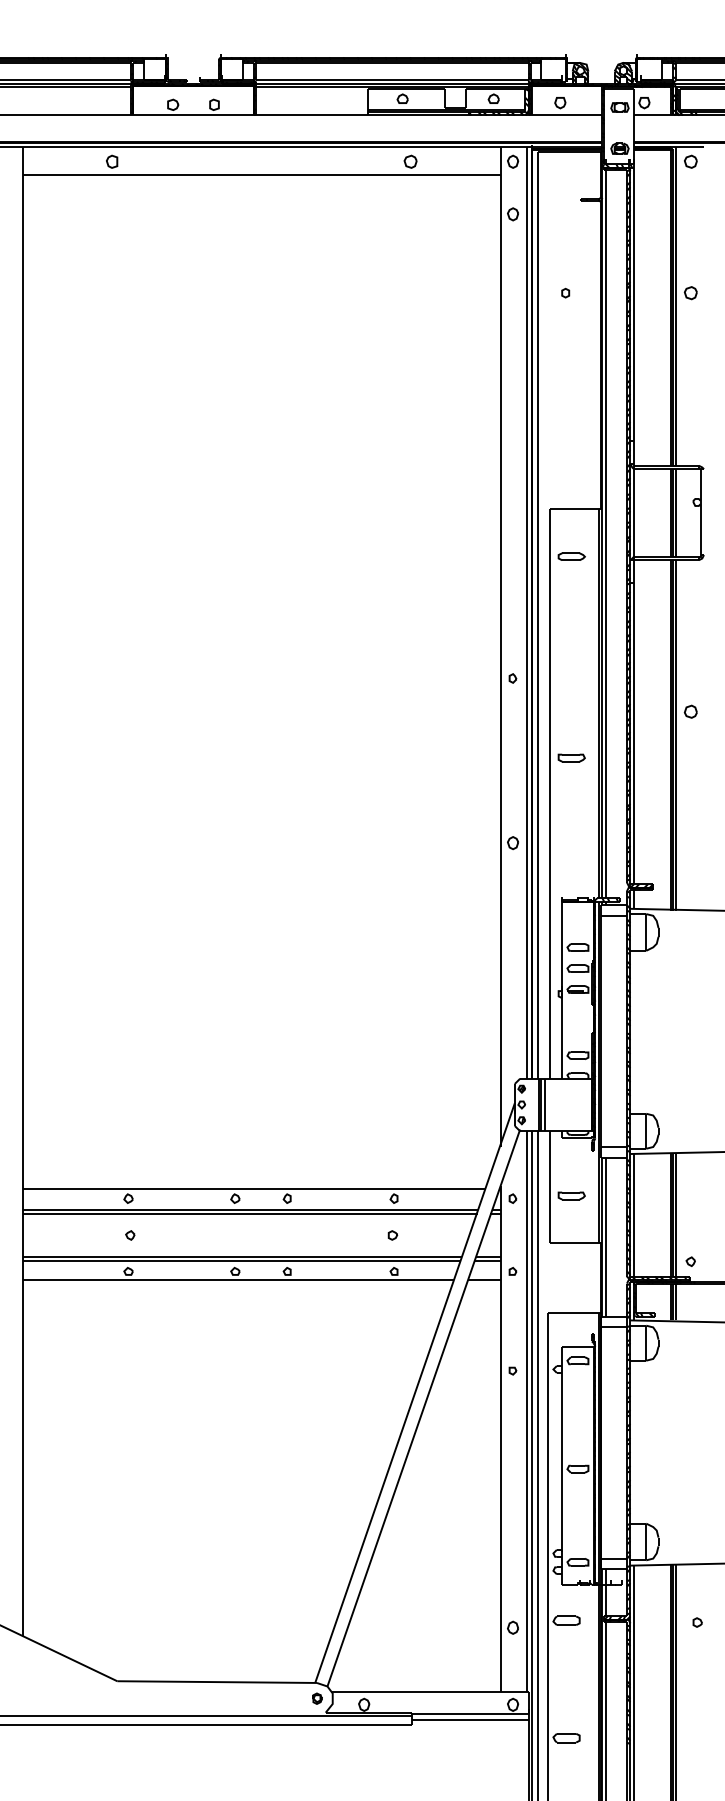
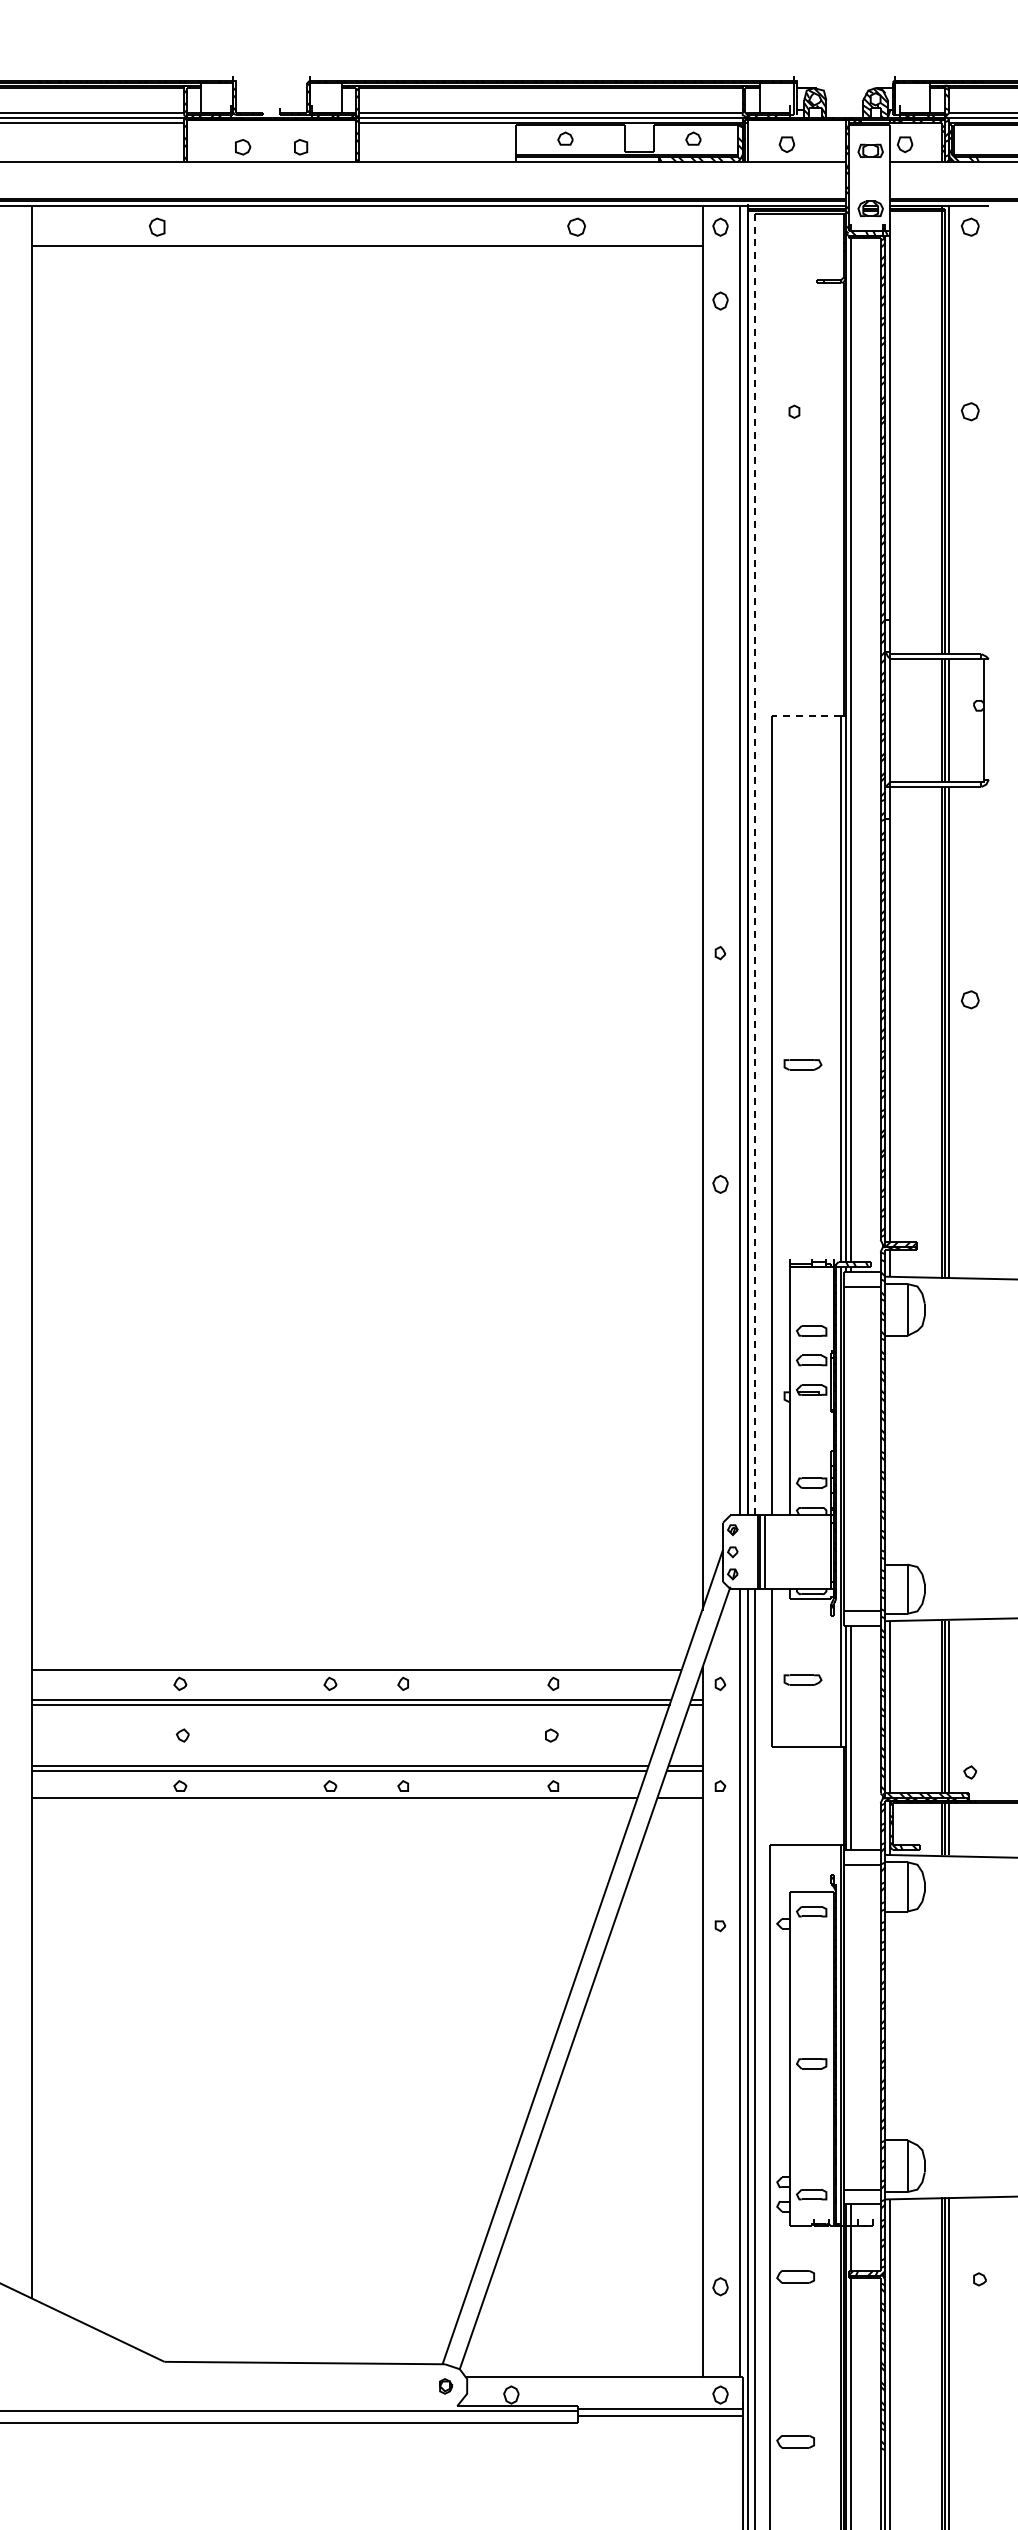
line: (574, 509) -> (806, 715), solid -> dashed
part: (571, 556) -> (802, 781), removed
line: (537, 615) -> (755, 864), solid -> dashed

